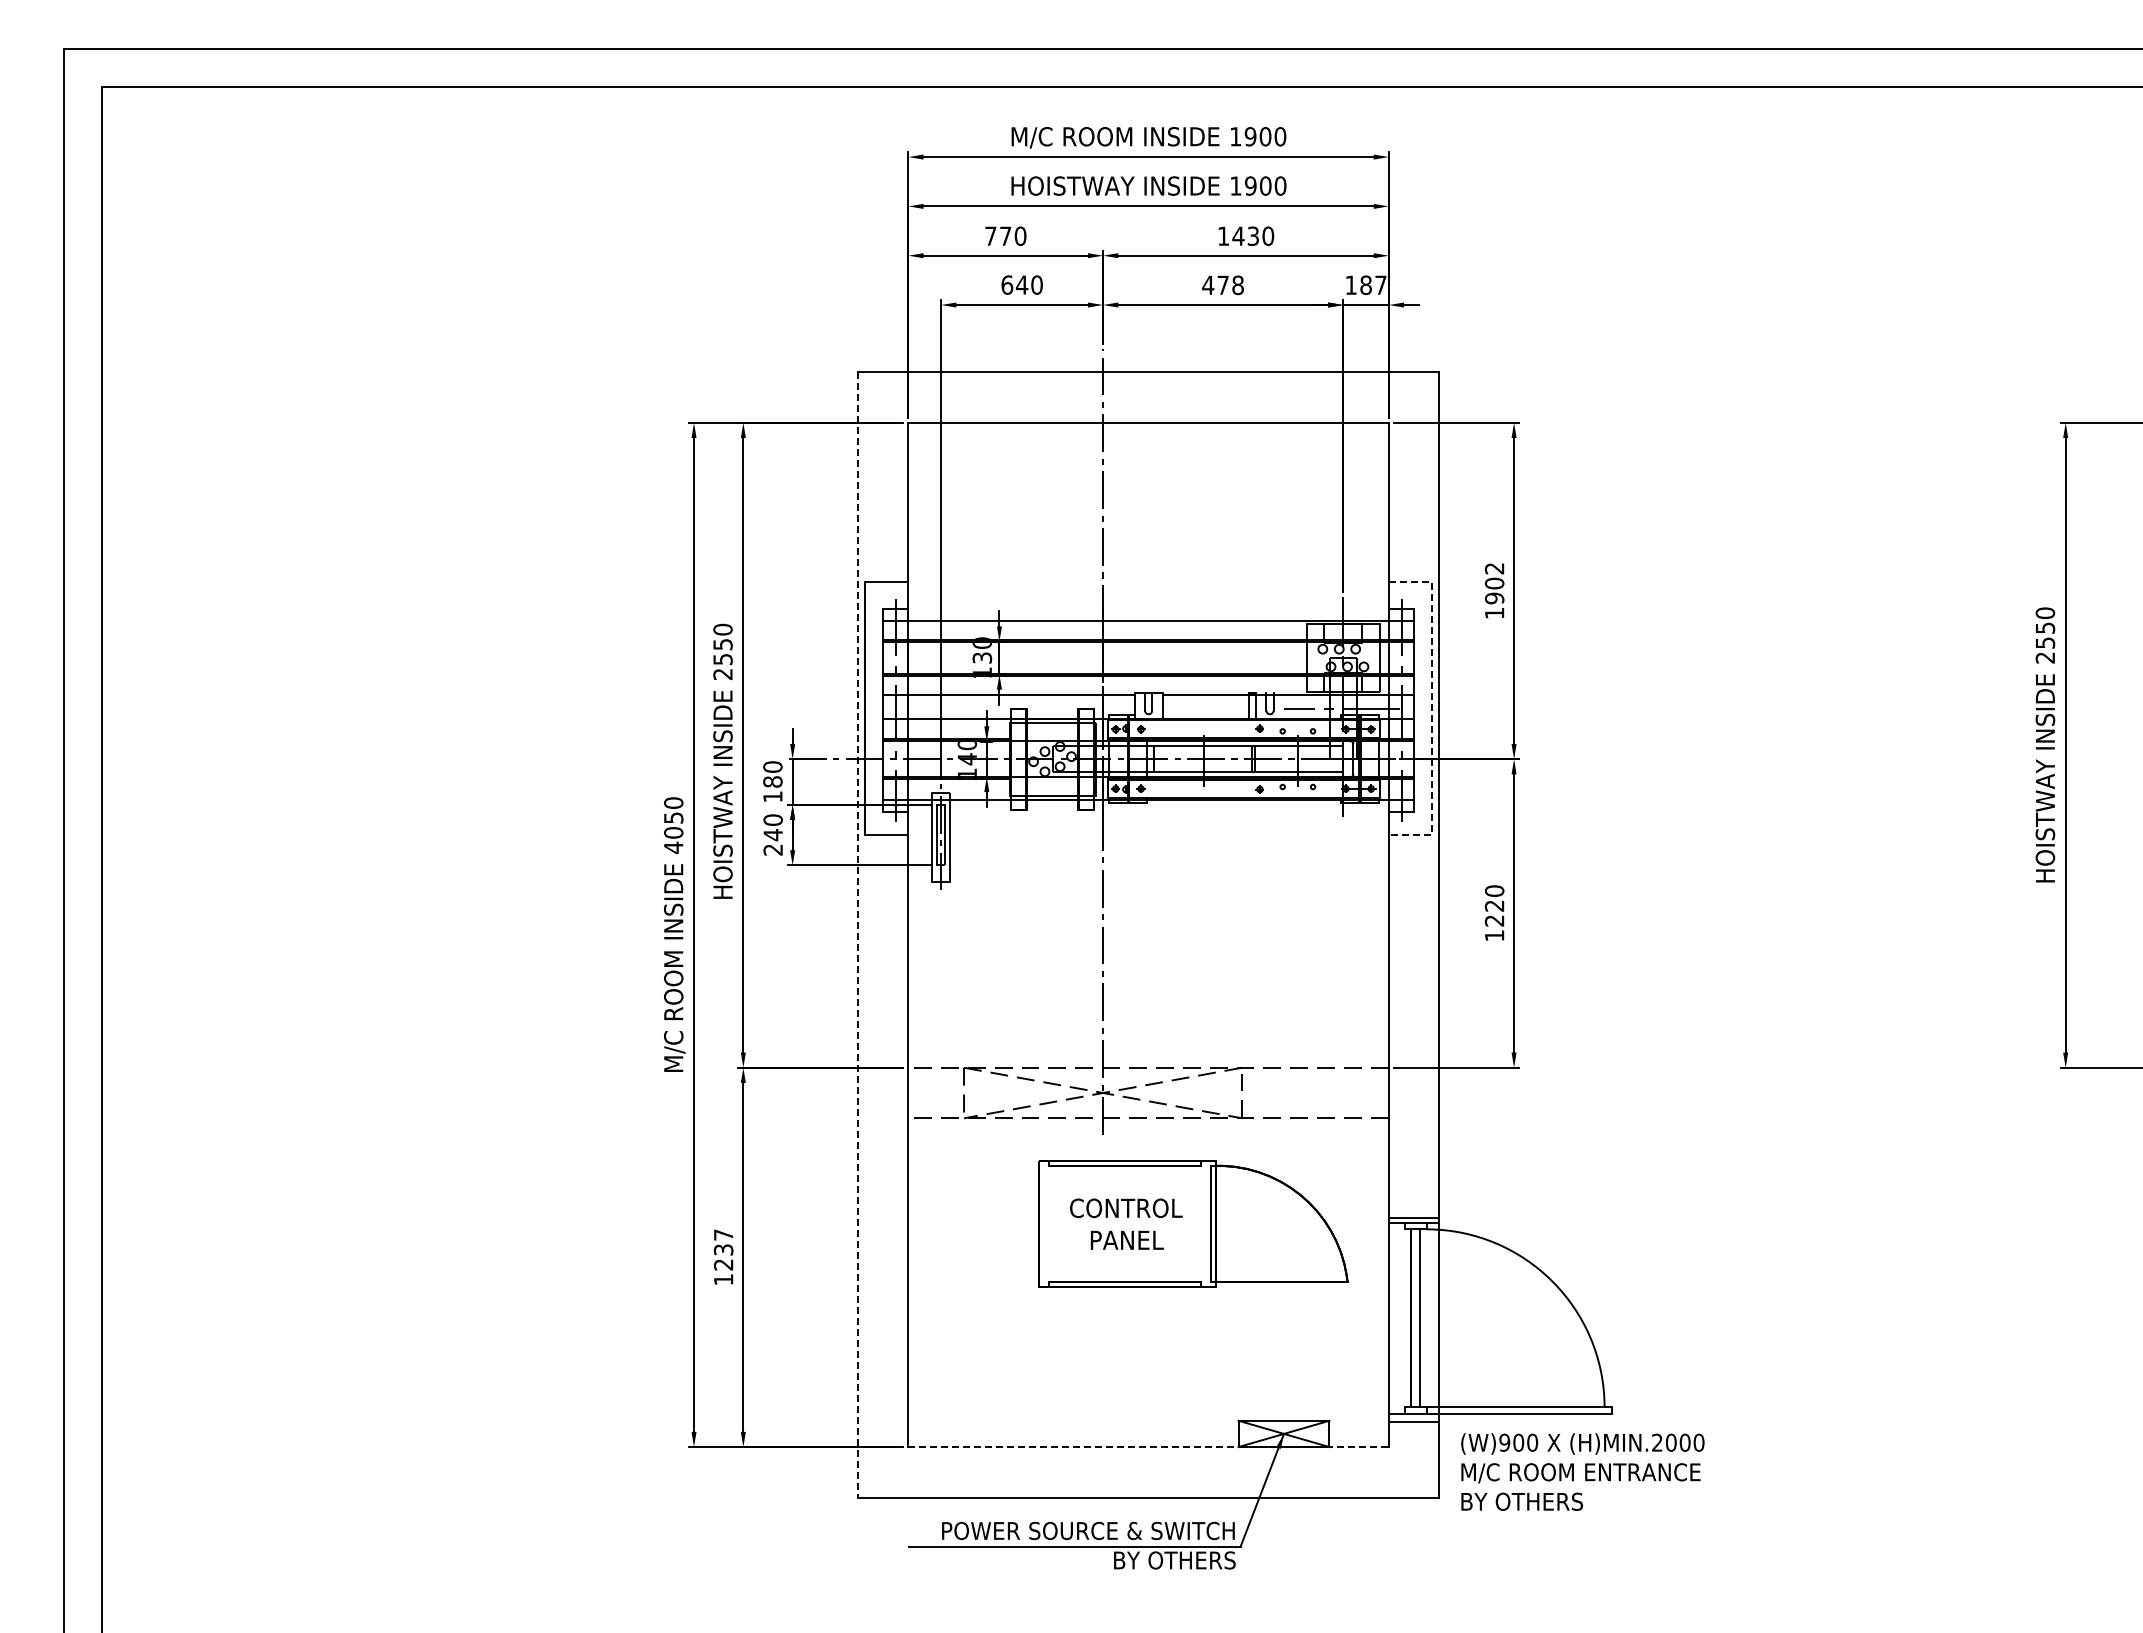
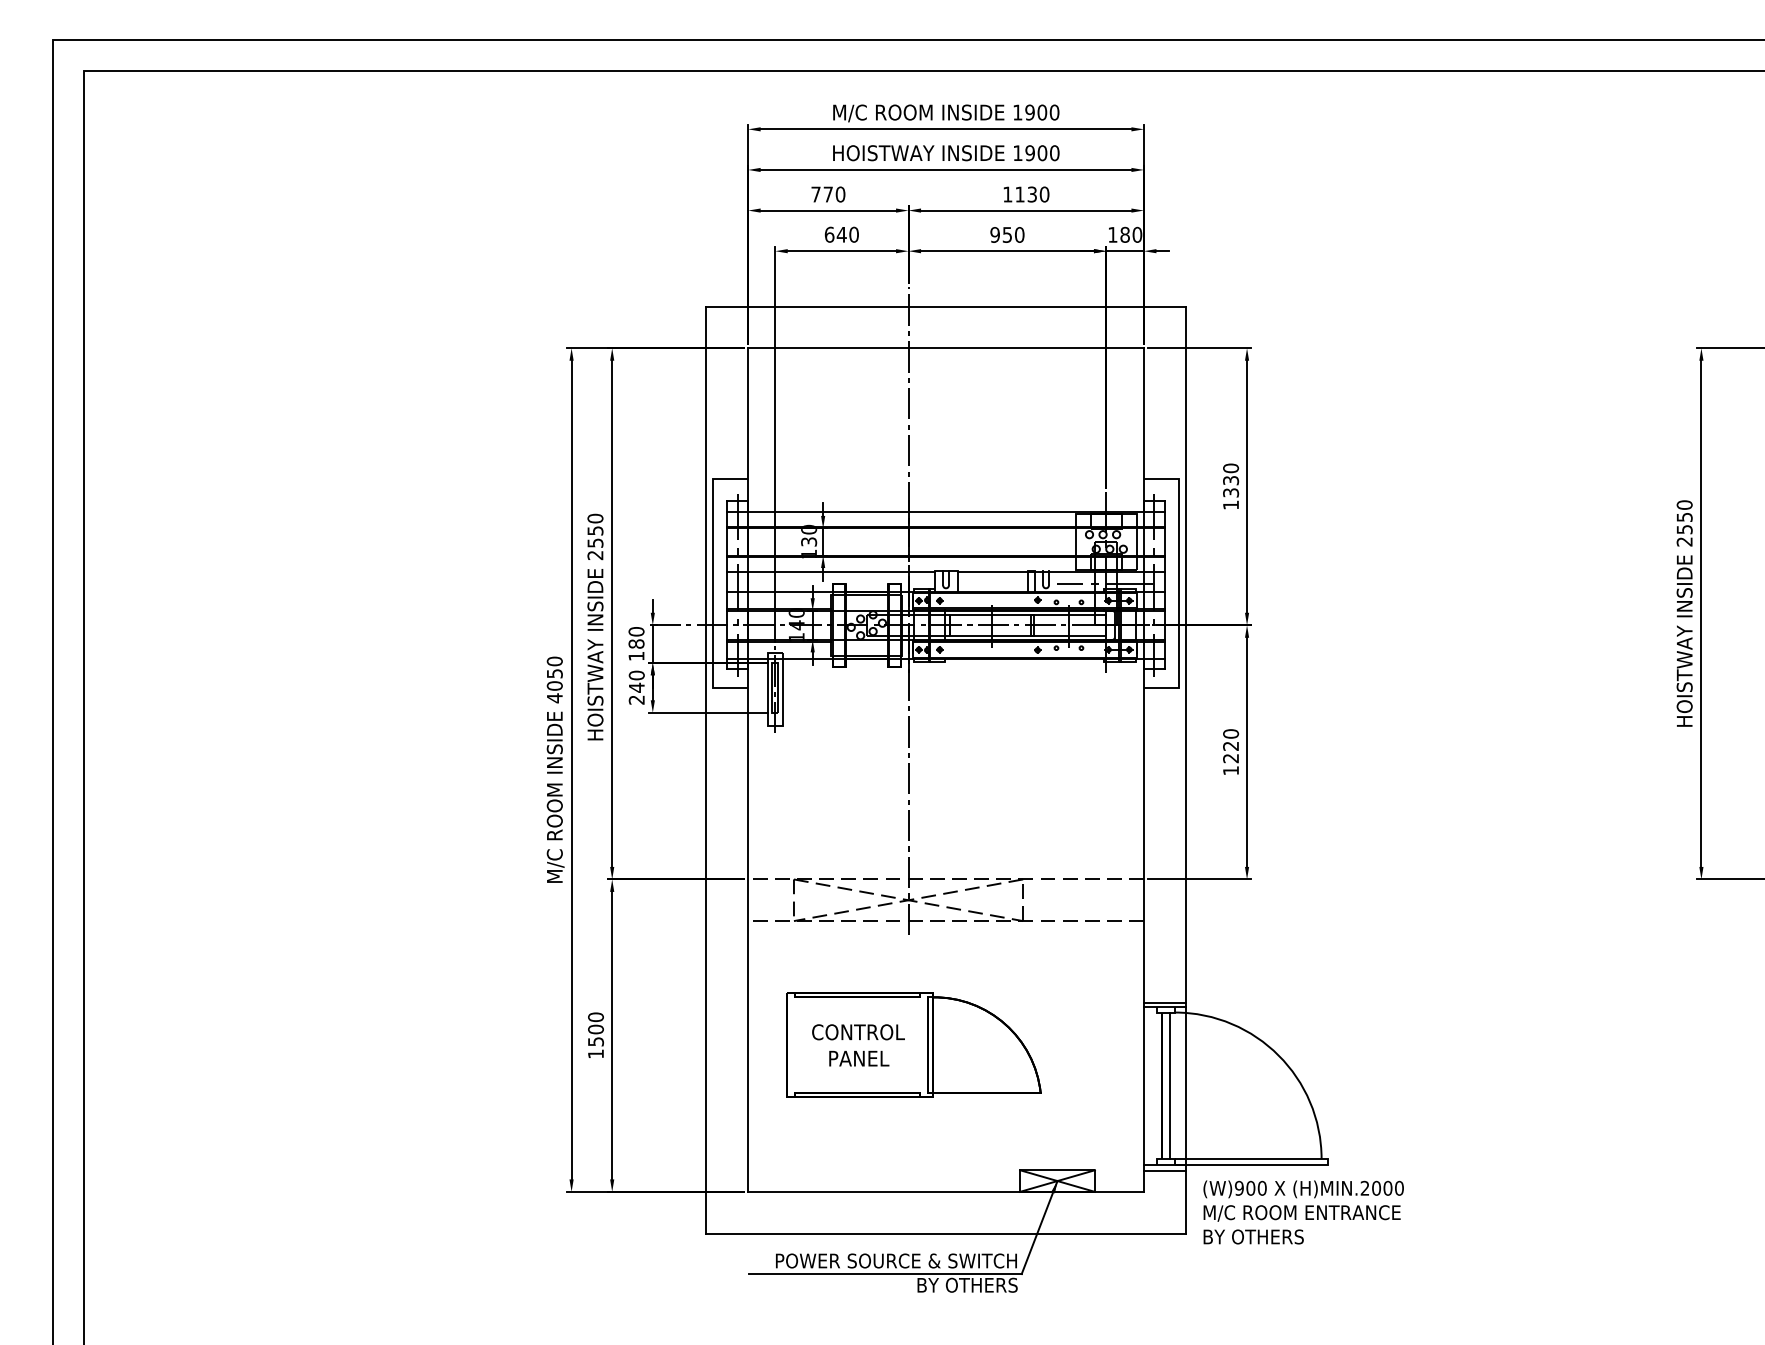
text: (1238, 235) -> (1020, 193), 1430 -> 1130
text: (1380, 284) -> (1137, 234), 187 -> 180
text: (1222, 285) -> (1006, 235), 478 -> 950
text: (1494, 583) -> (1230, 480), 1902 -> 1330
line: (1431, 709) -> (1179, 584), dashed -> solid
line: (857, 934) -> (706, 769), dashed -> solid
part: (1193, 1223) -> (913, 1044), moved
text: (723, 1249) -> (595, 1029), 1237 -> 1500
line: (1149, 1447) -> (946, 1192), dashed -> solid

